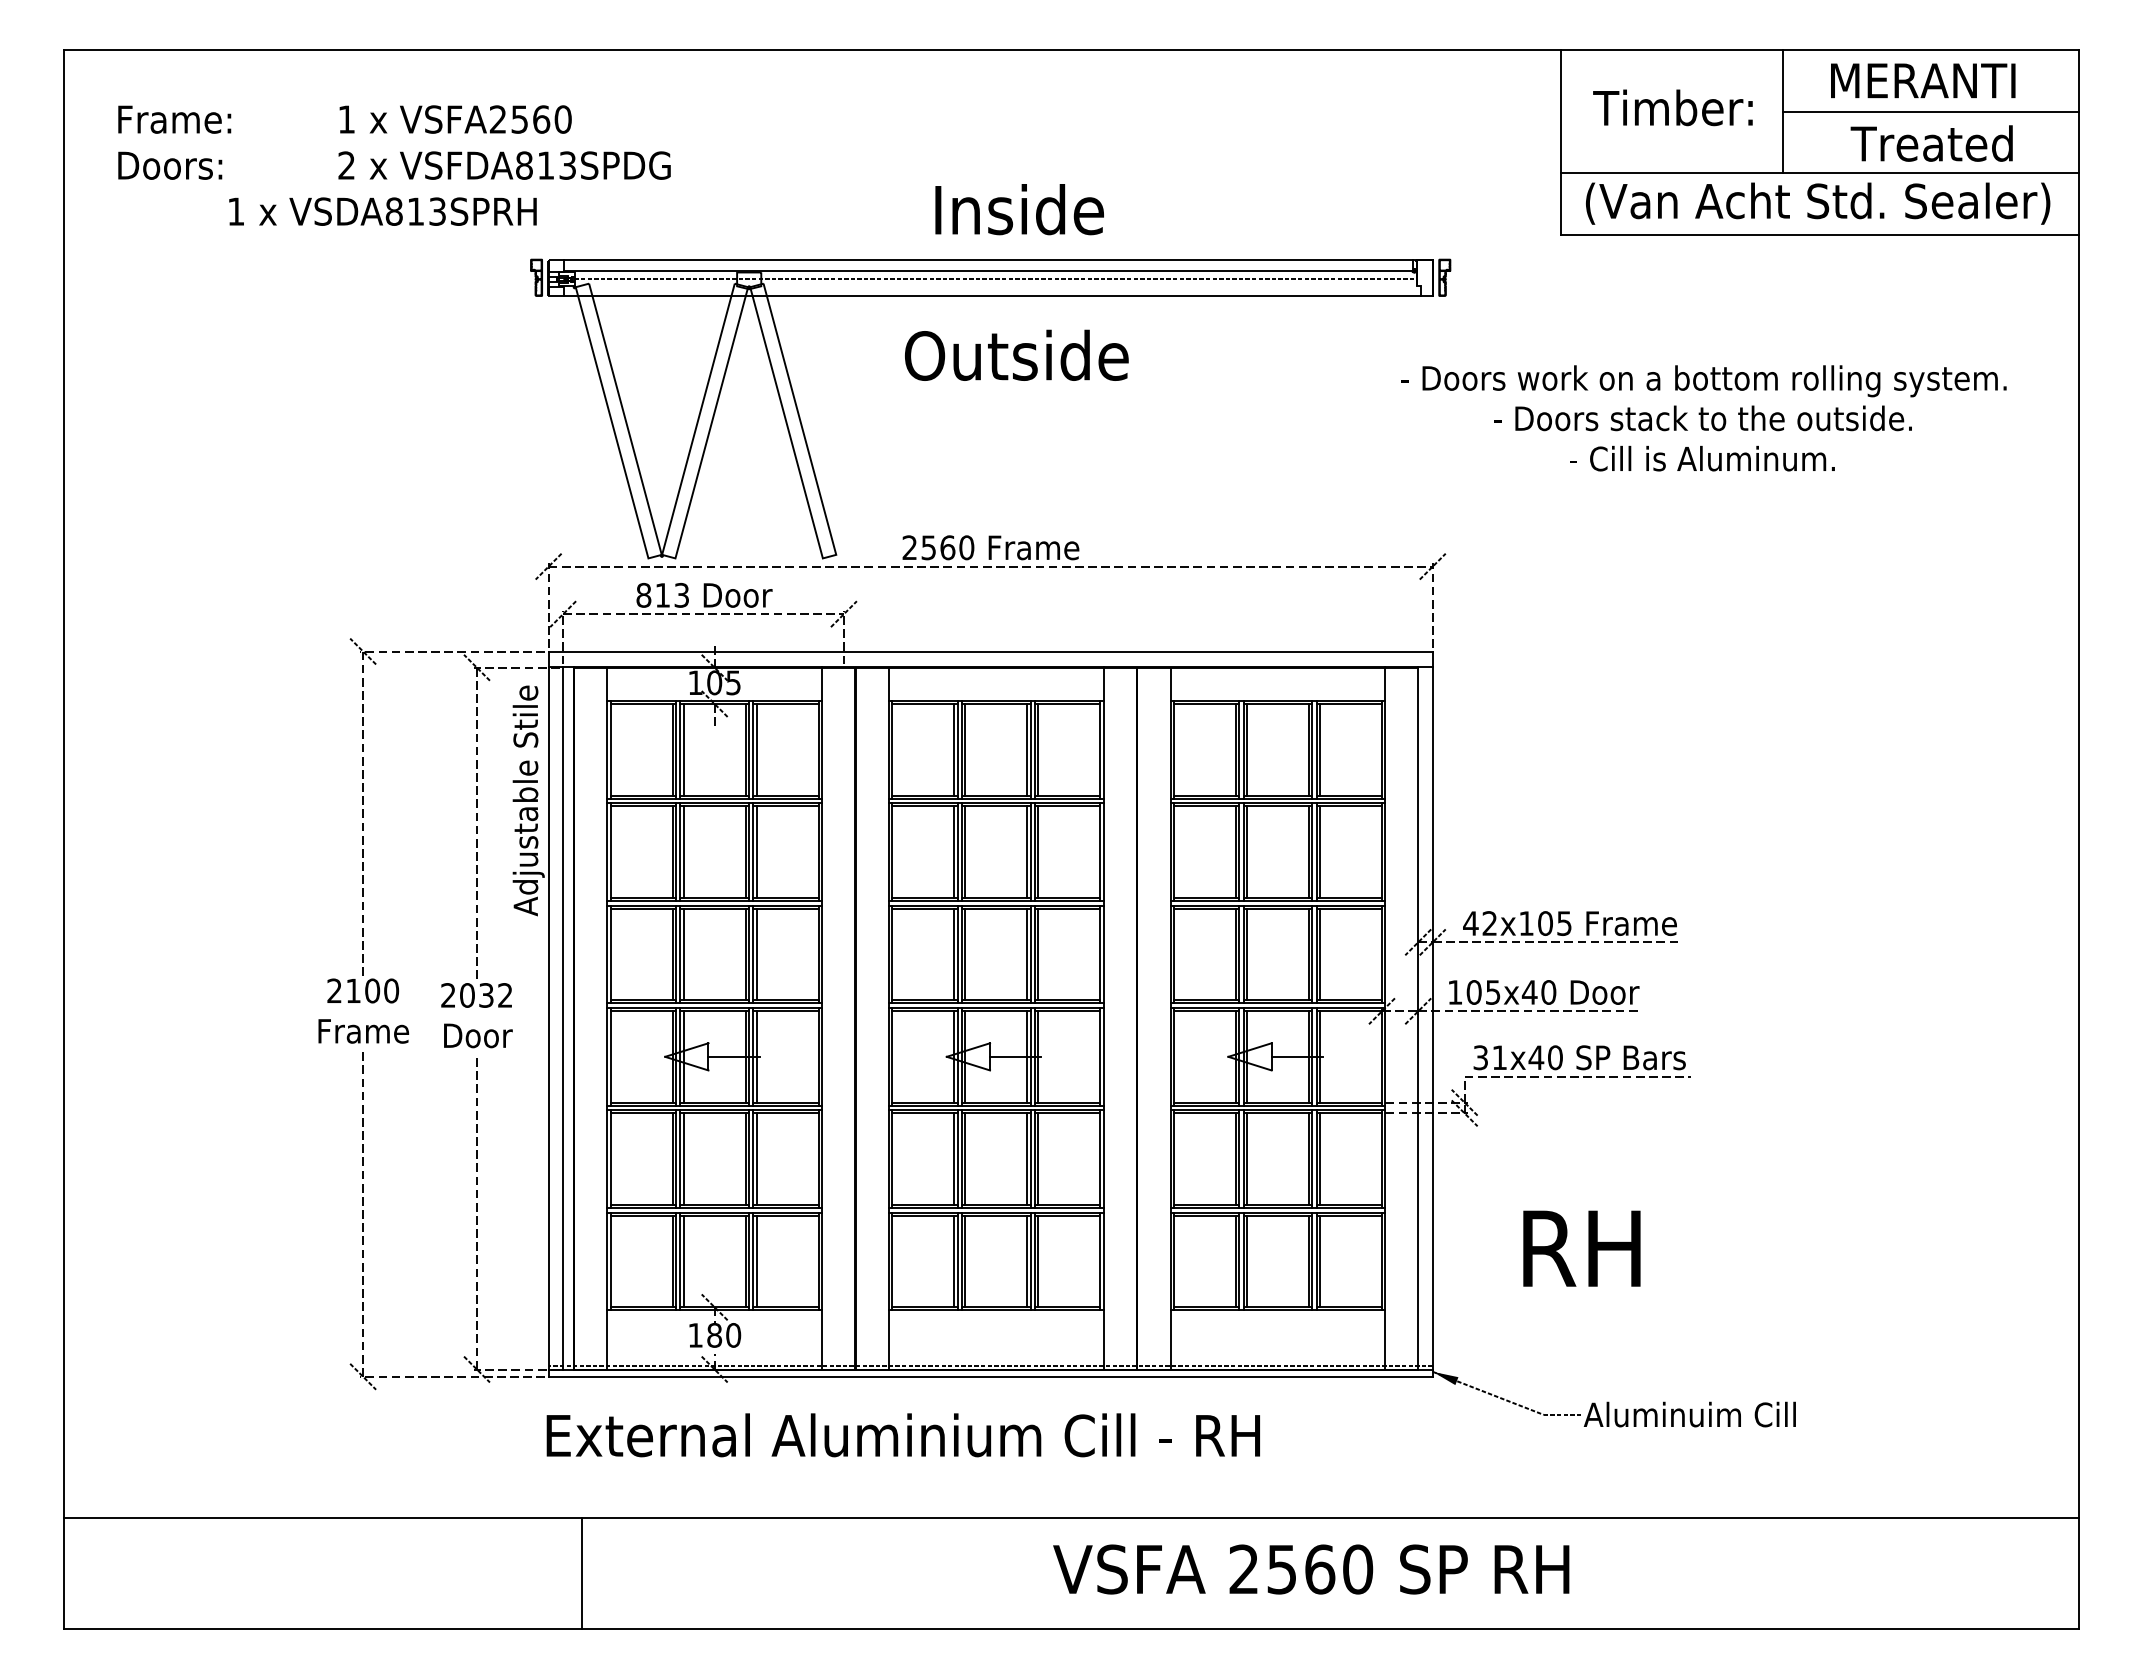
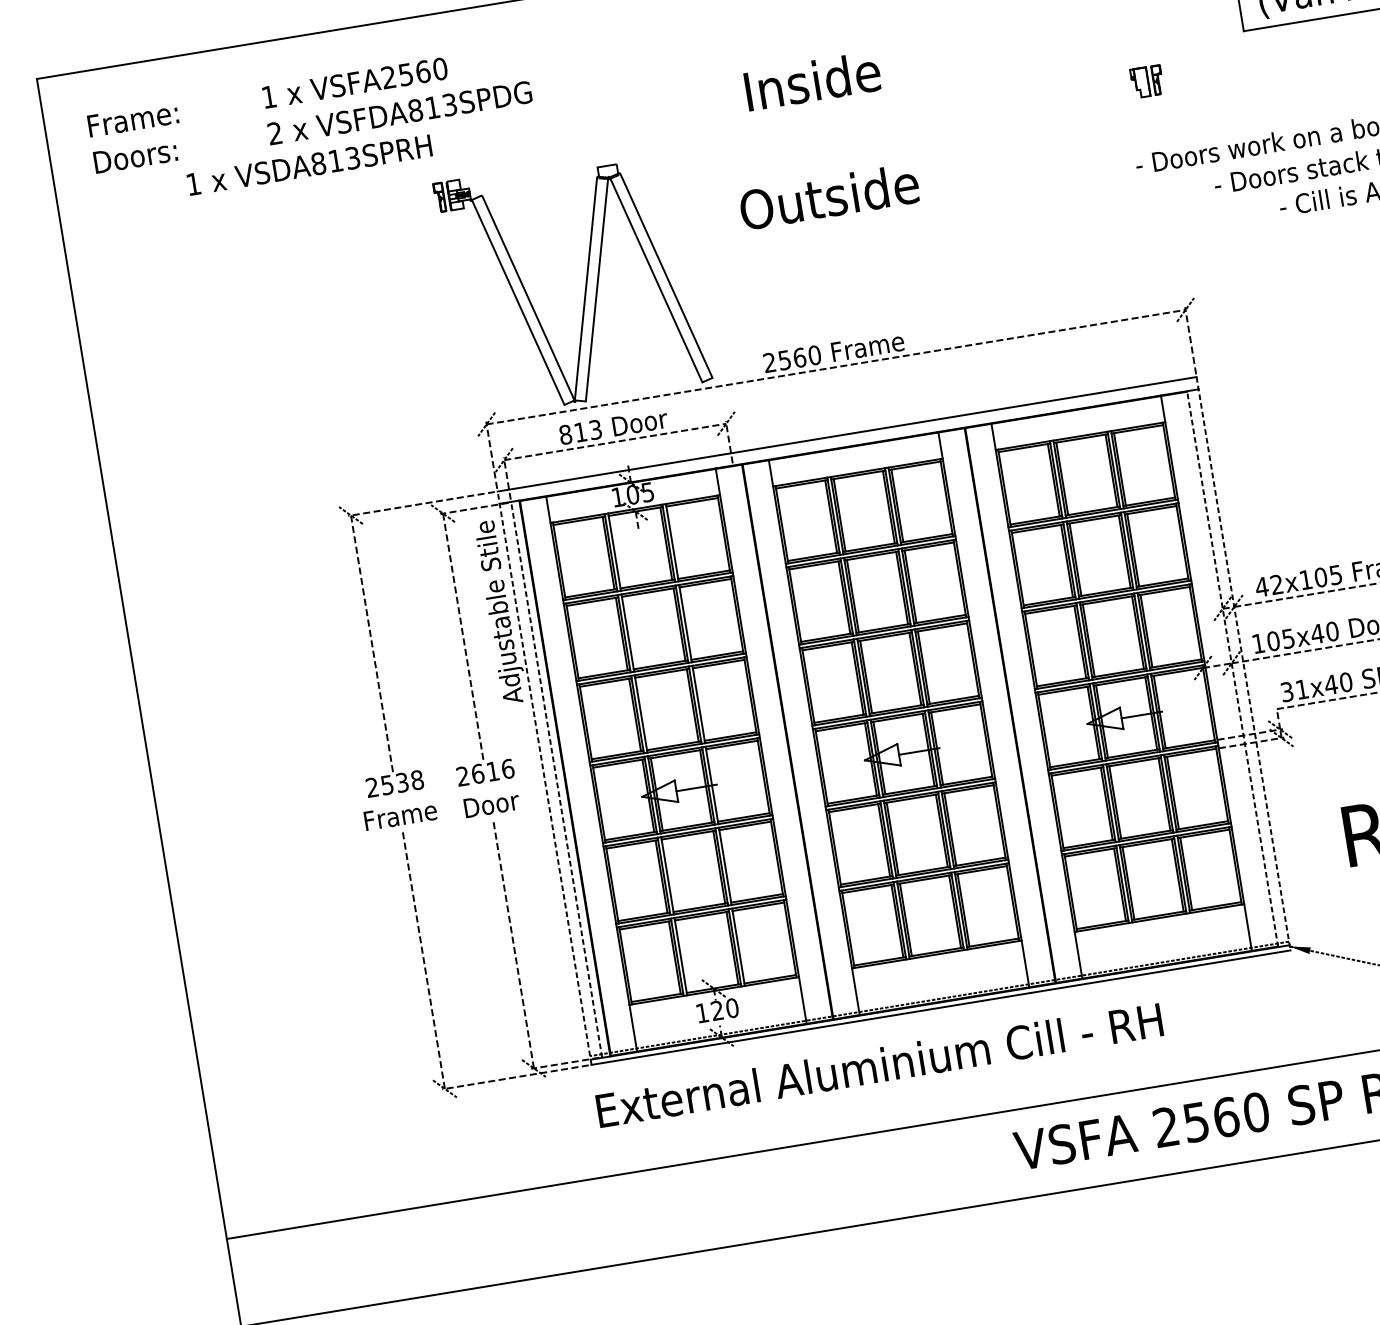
line: (988, 259) -> (794, 124), removed
line: (988, 271) -> (796, 134), removed
line: (995, 279) -> (802, 139), removed
line: (992, 295) -> (802, 152), removed
line: (683, 749) -> (616, 551), removed
line: (756, 749) -> (674, 542), removed
line: (683, 851) -> (630, 632), removed
line: (756, 851) -> (687, 622), removed
line: (683, 954) -> (643, 713), removed
line: (756, 954) -> (701, 704), removed
text: (372, 990) -> (402, 782), 2100 -> 2538
text: (486, 995) -> (493, 771), 2032 -> 2616
line: (548, 1014) -> (544, 778), solid -> dashed
line: (1432, 1014) -> (1243, 664), solid -> dashed
line: (563, 1018) -> (556, 779), solid -> dashed
line: (1418, 1018) -> (1232, 669), solid -> dashed
line: (756, 1056) -> (714, 784), removed
line: (683, 1159) -> (670, 875), removed
line: (756, 1159) -> (727, 866), removed
line: (683, 1261) -> (683, 956), removed
line: (756, 1261) -> (740, 946), removed
text: (714, 1335) -> (717, 1010), 180 -> 120
line: (582, 1572) -> (643, 1215), removed

